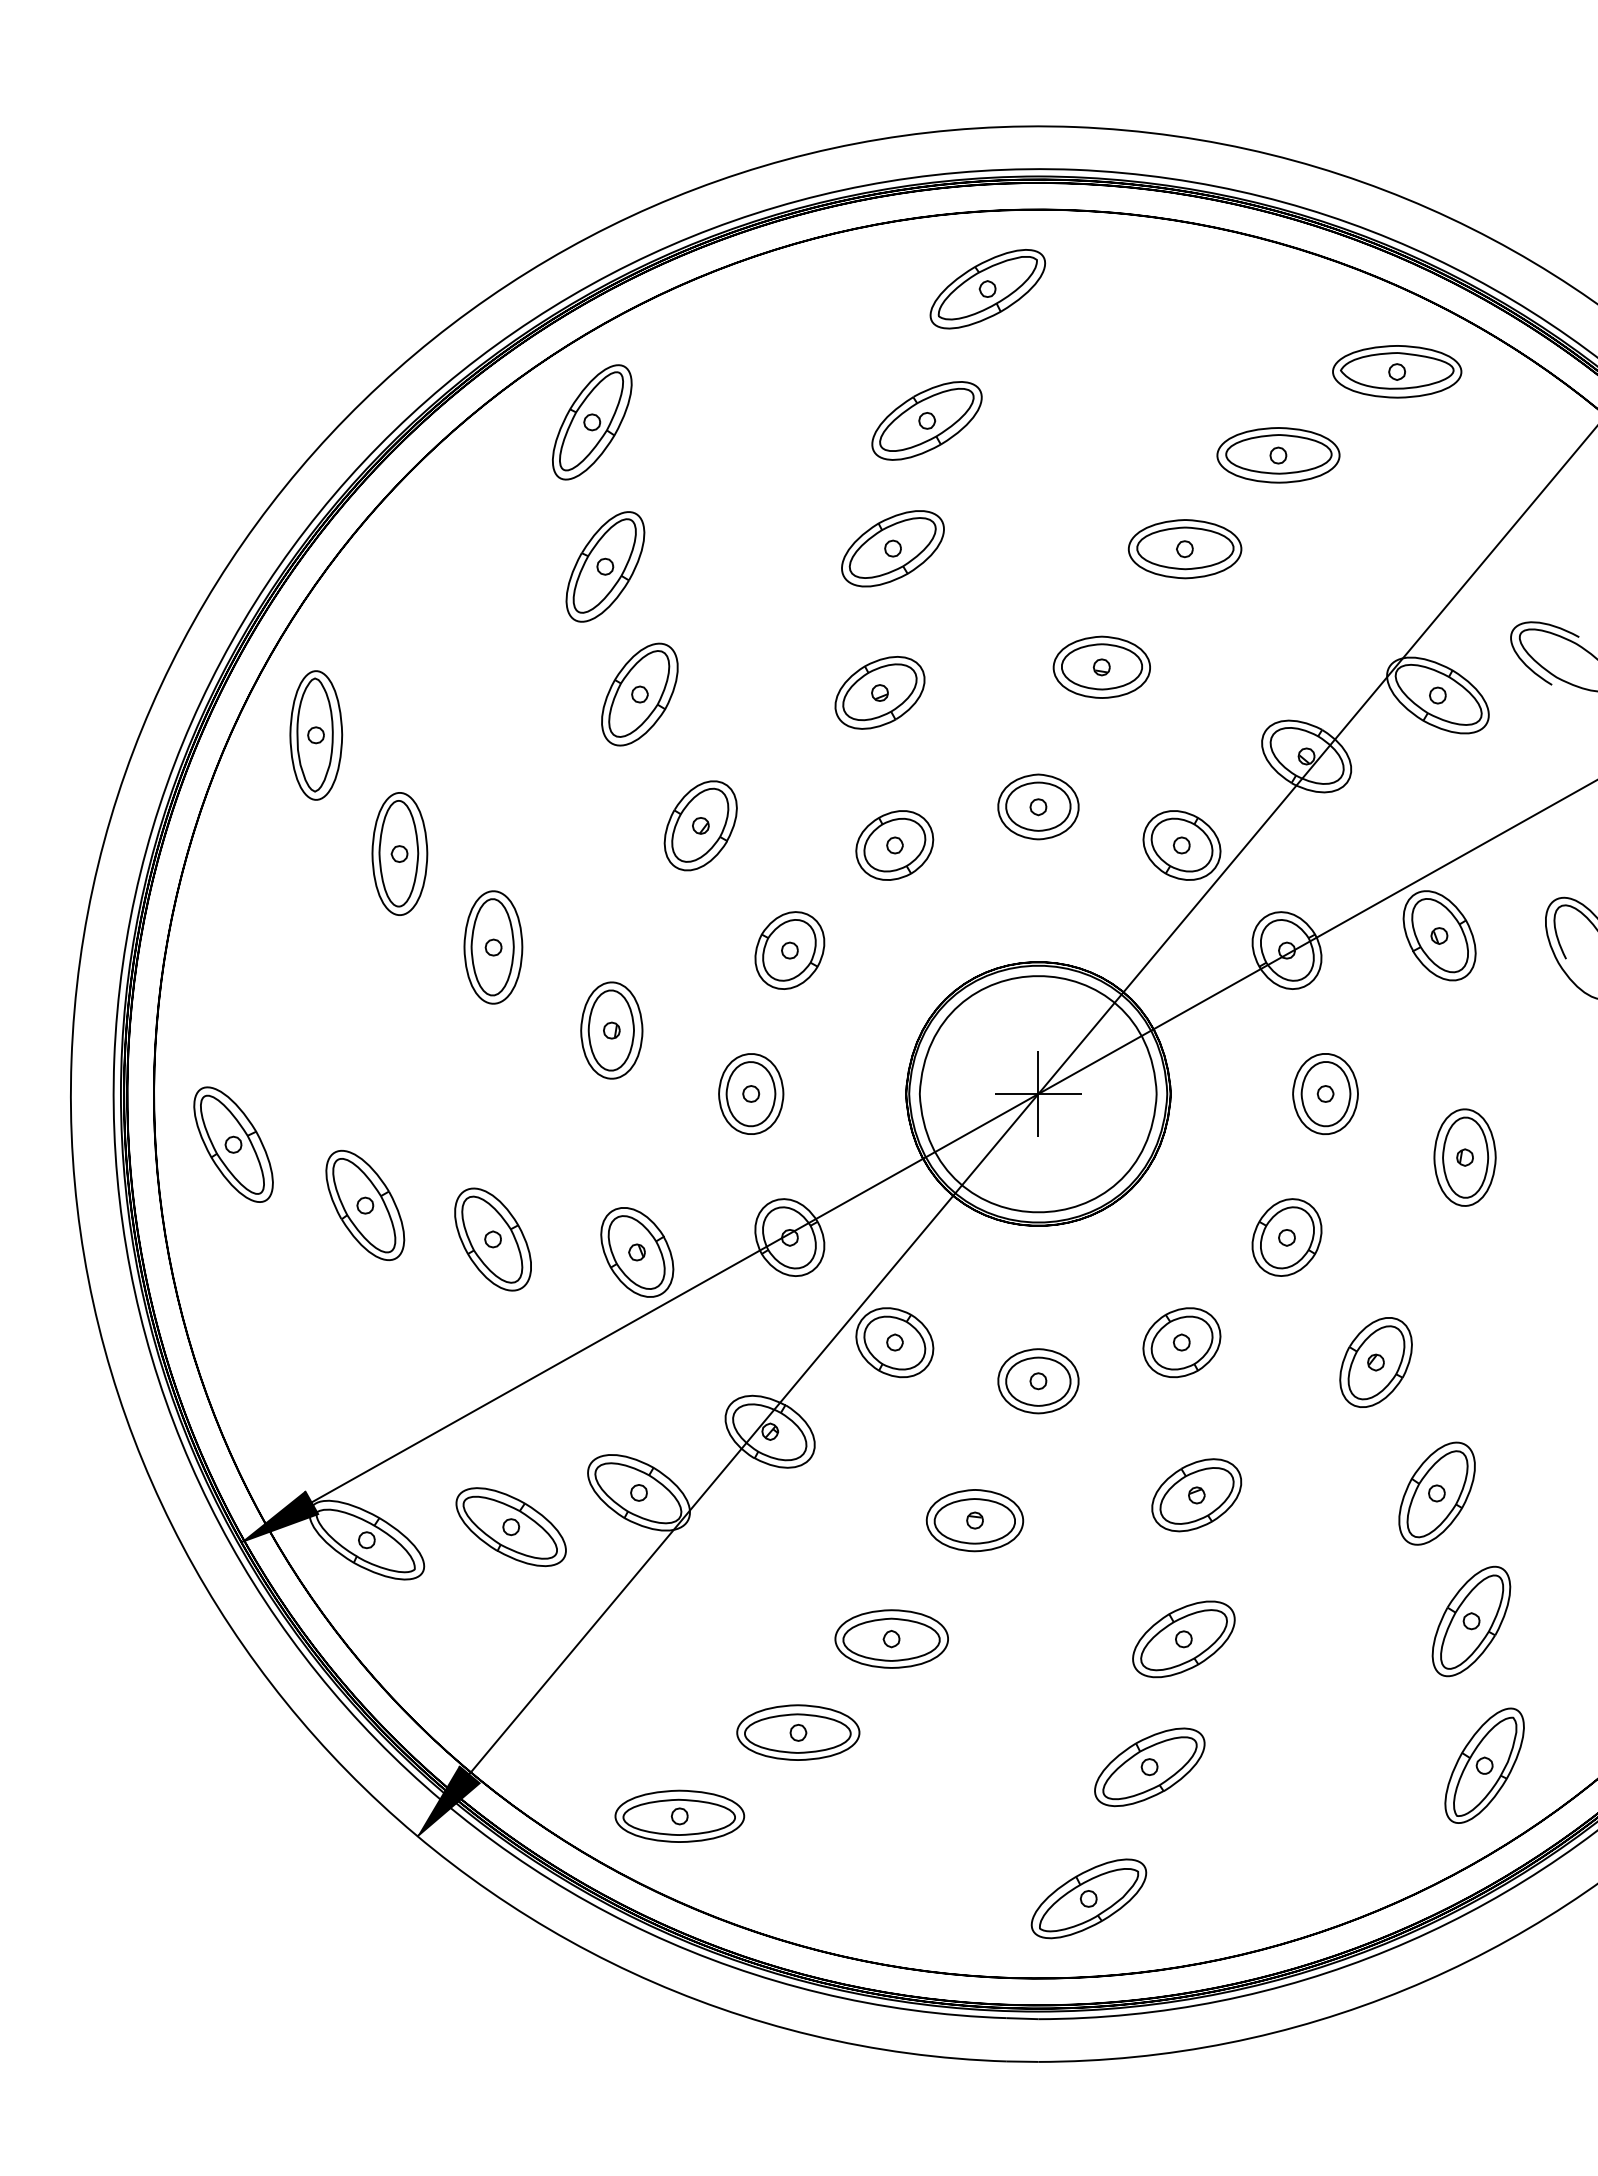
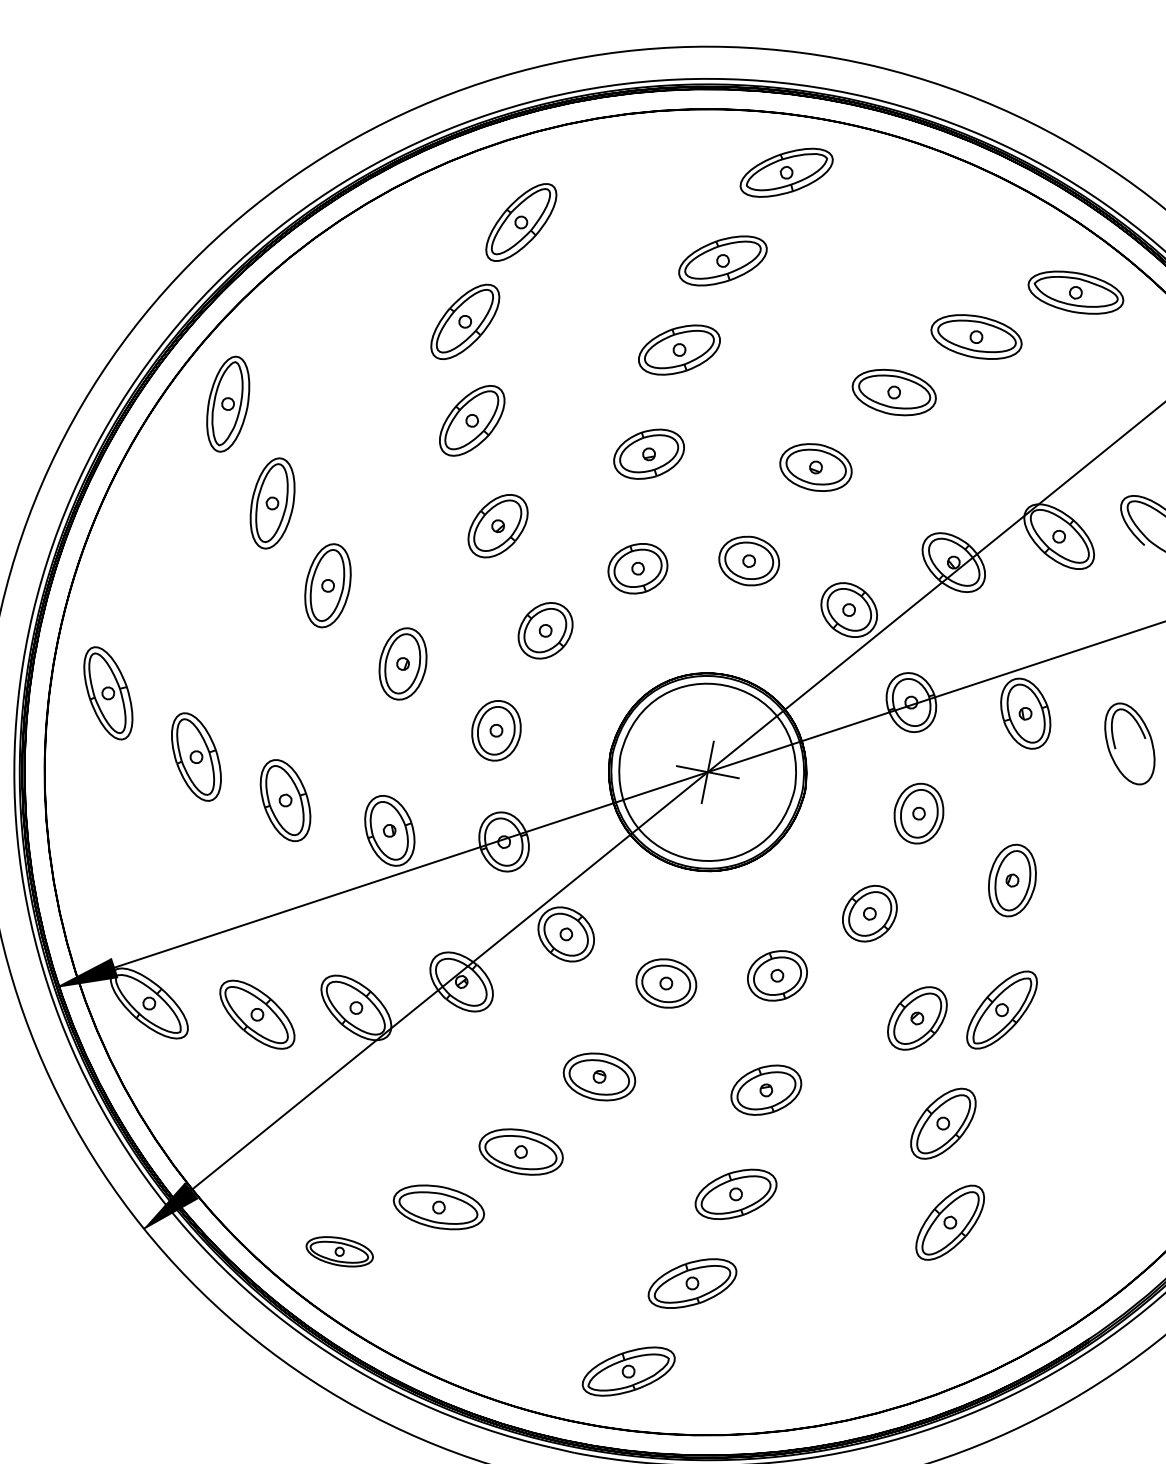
part: (592, 422) -> (521, 222), moved
part: (1484, 1765) -> (1001, 1009), moved
part: (679, 1815) -> (339, 1251), size x0.7

